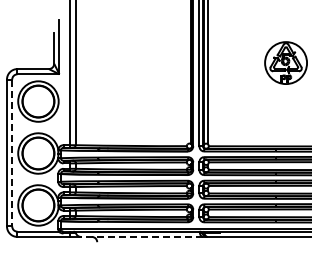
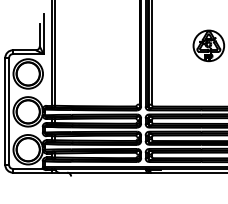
line: (12, 153) -> (9, 111), dashed -> solid
line: (141, 236) -> (103, 172), dashed -> solid

